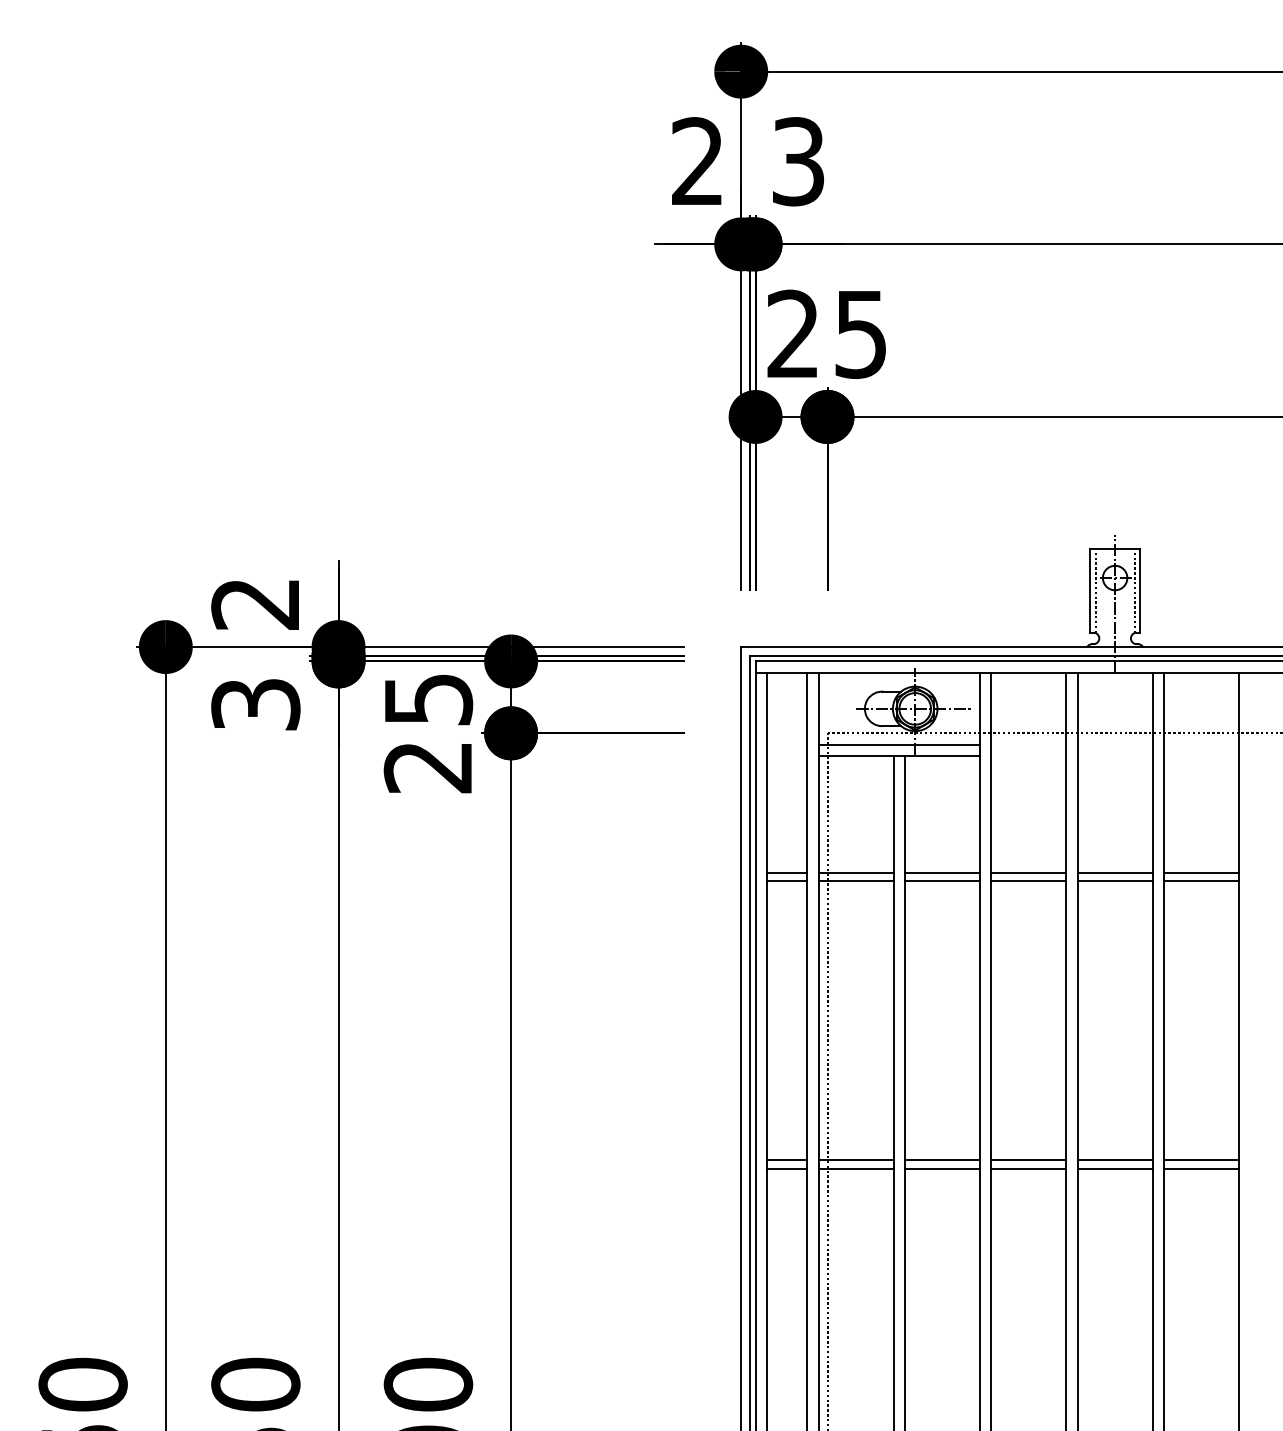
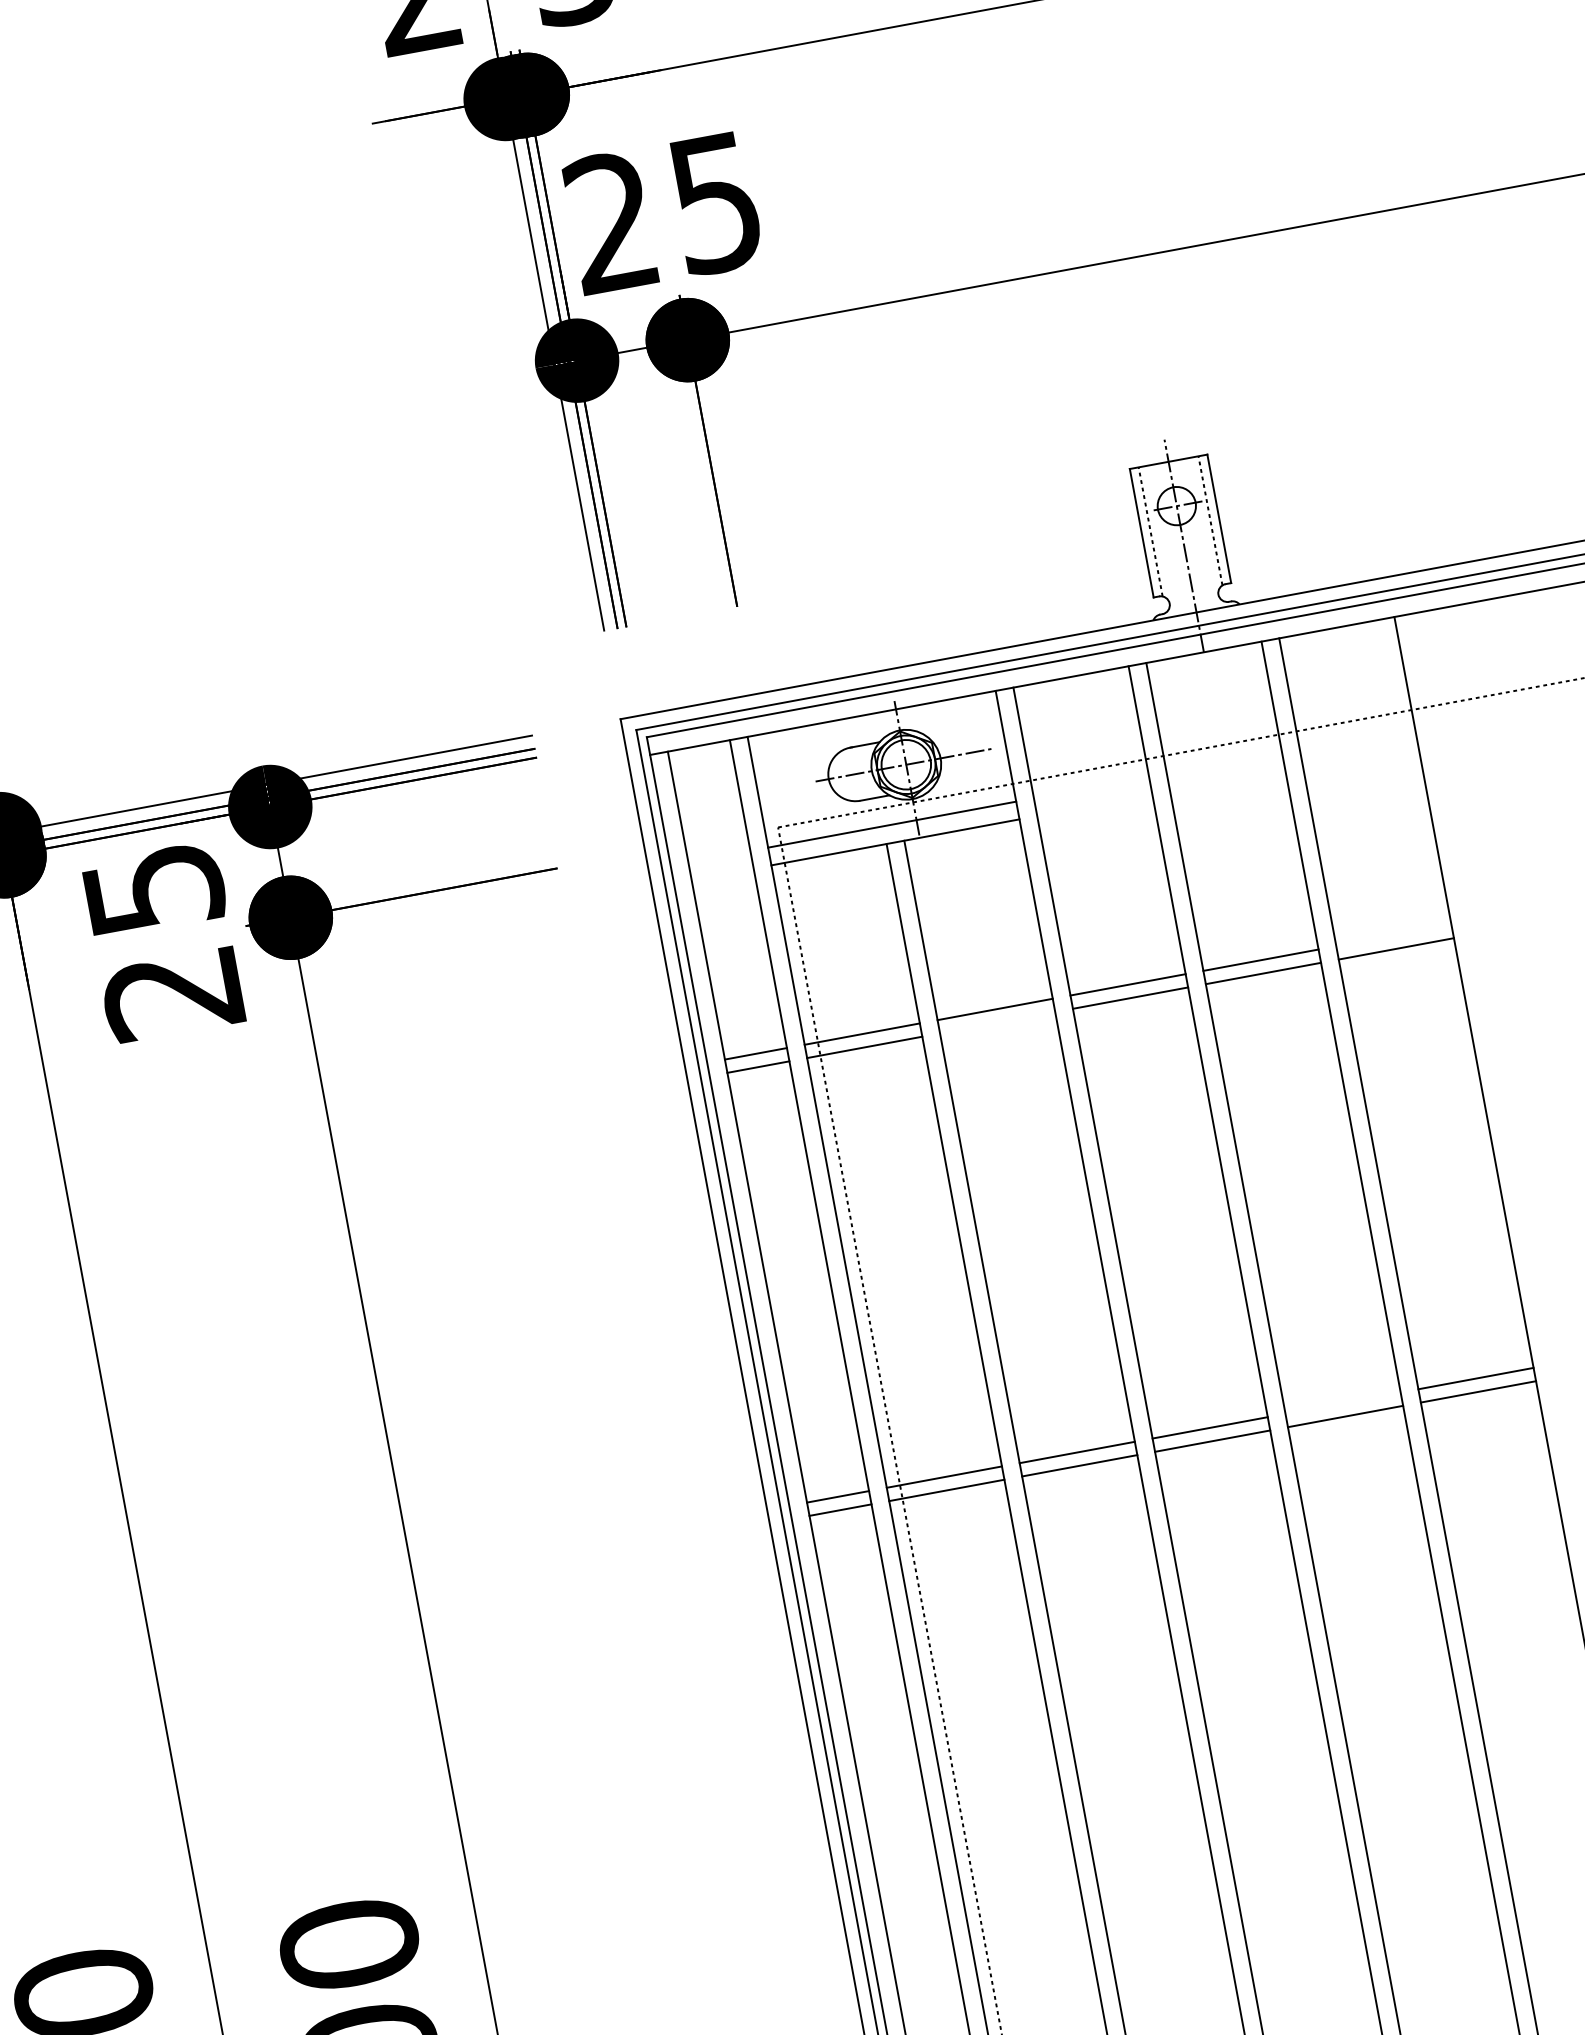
line: (1201, 872) -> (1393, 935), removed
line: (942, 881) -> (997, 1022), removed
line: (1114, 1160) -> (1342, 1403), removed

